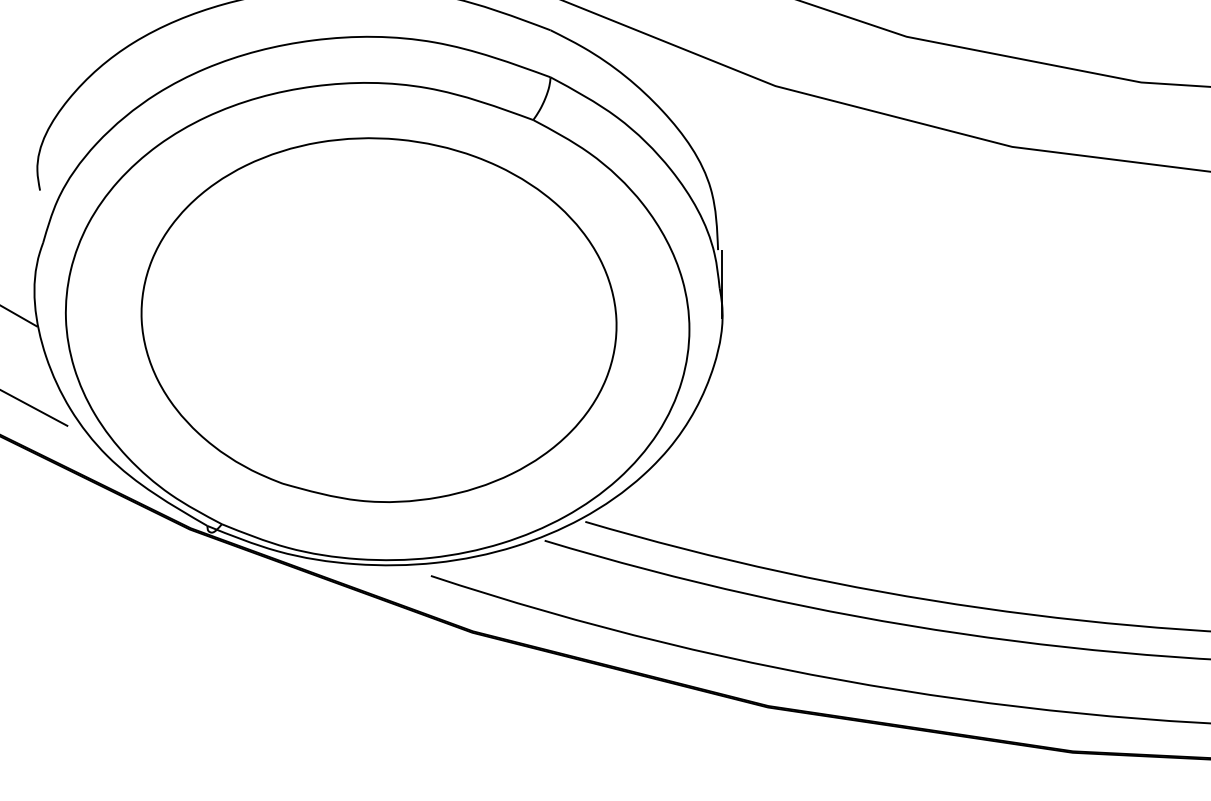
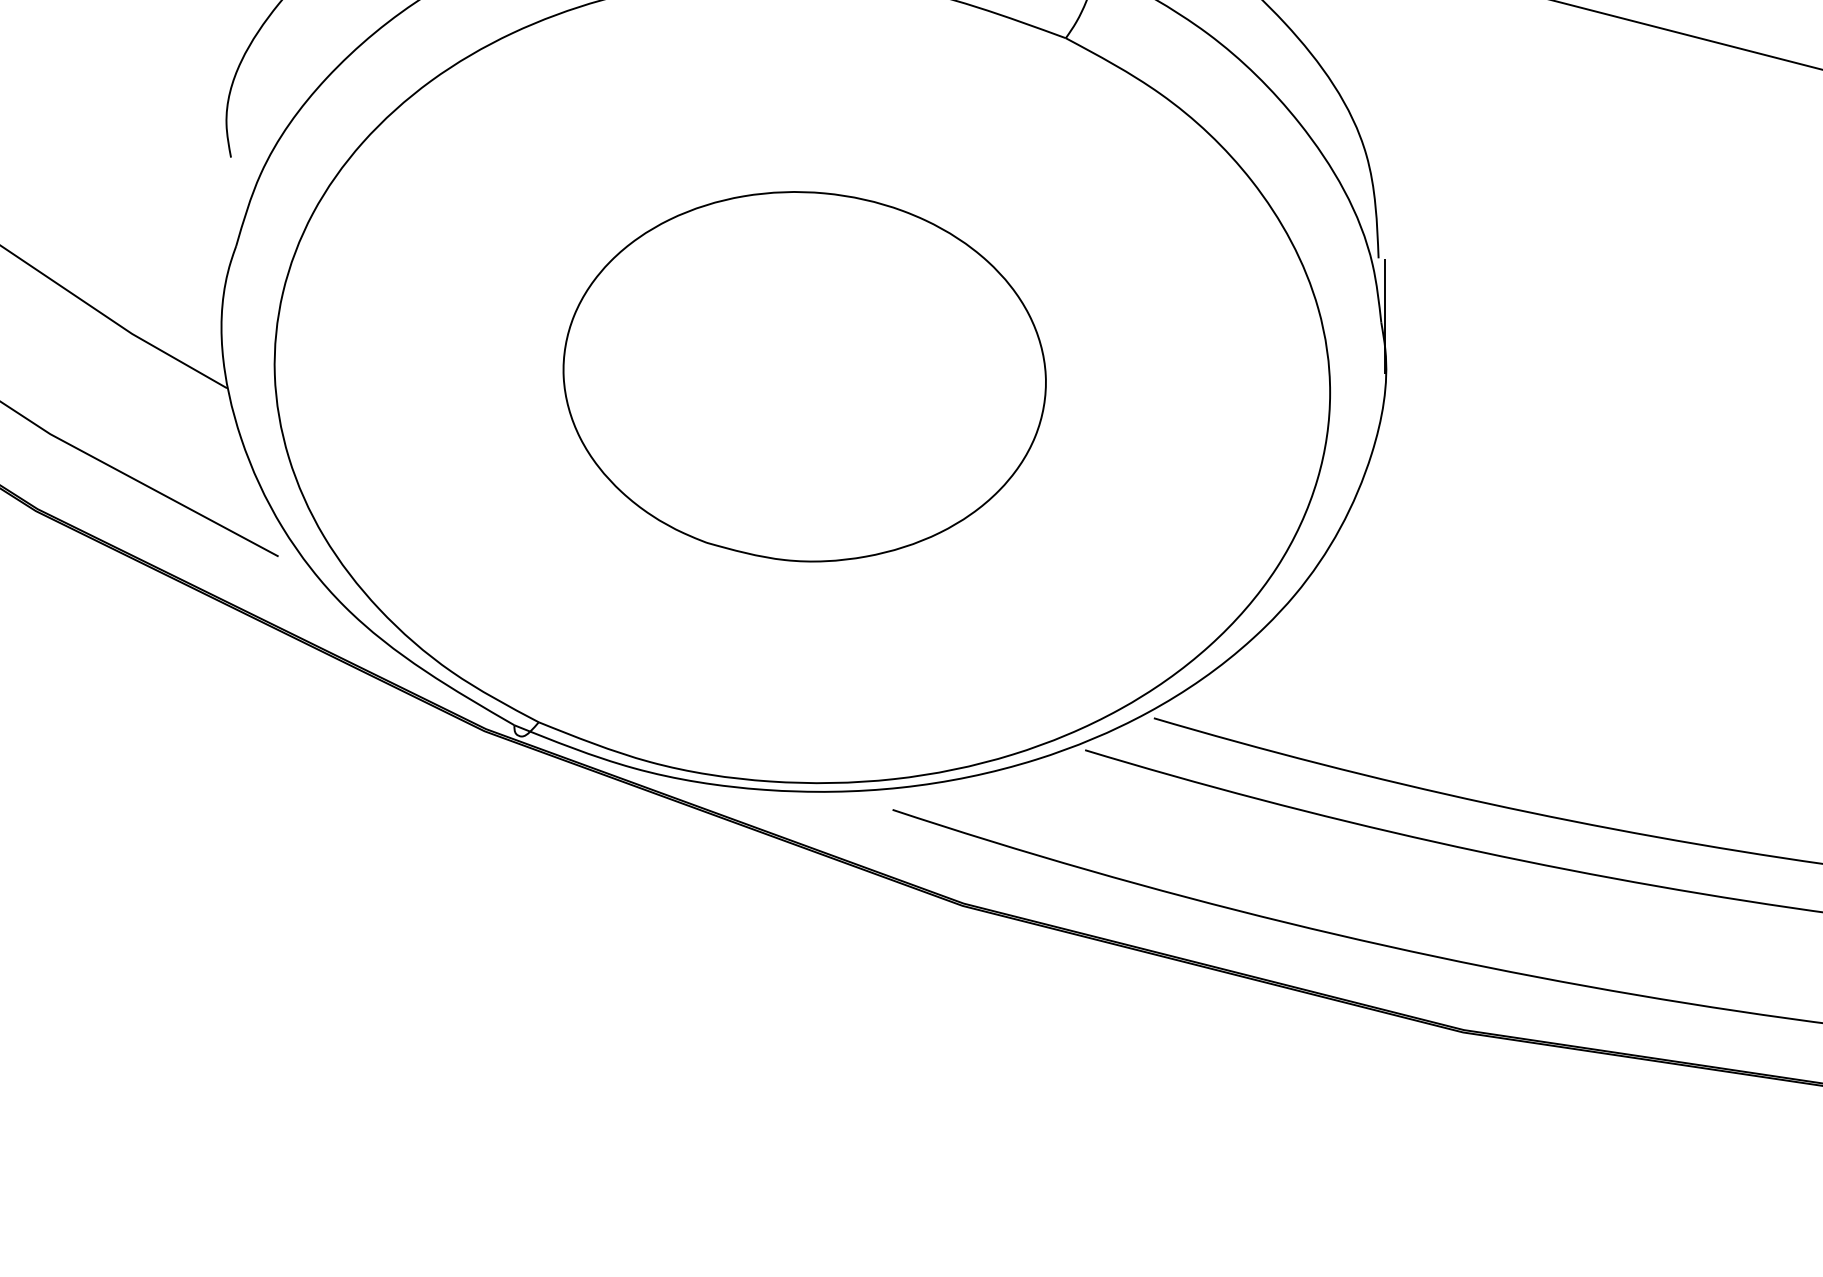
part: (378, 319) -> (803, 375), size x0.6

